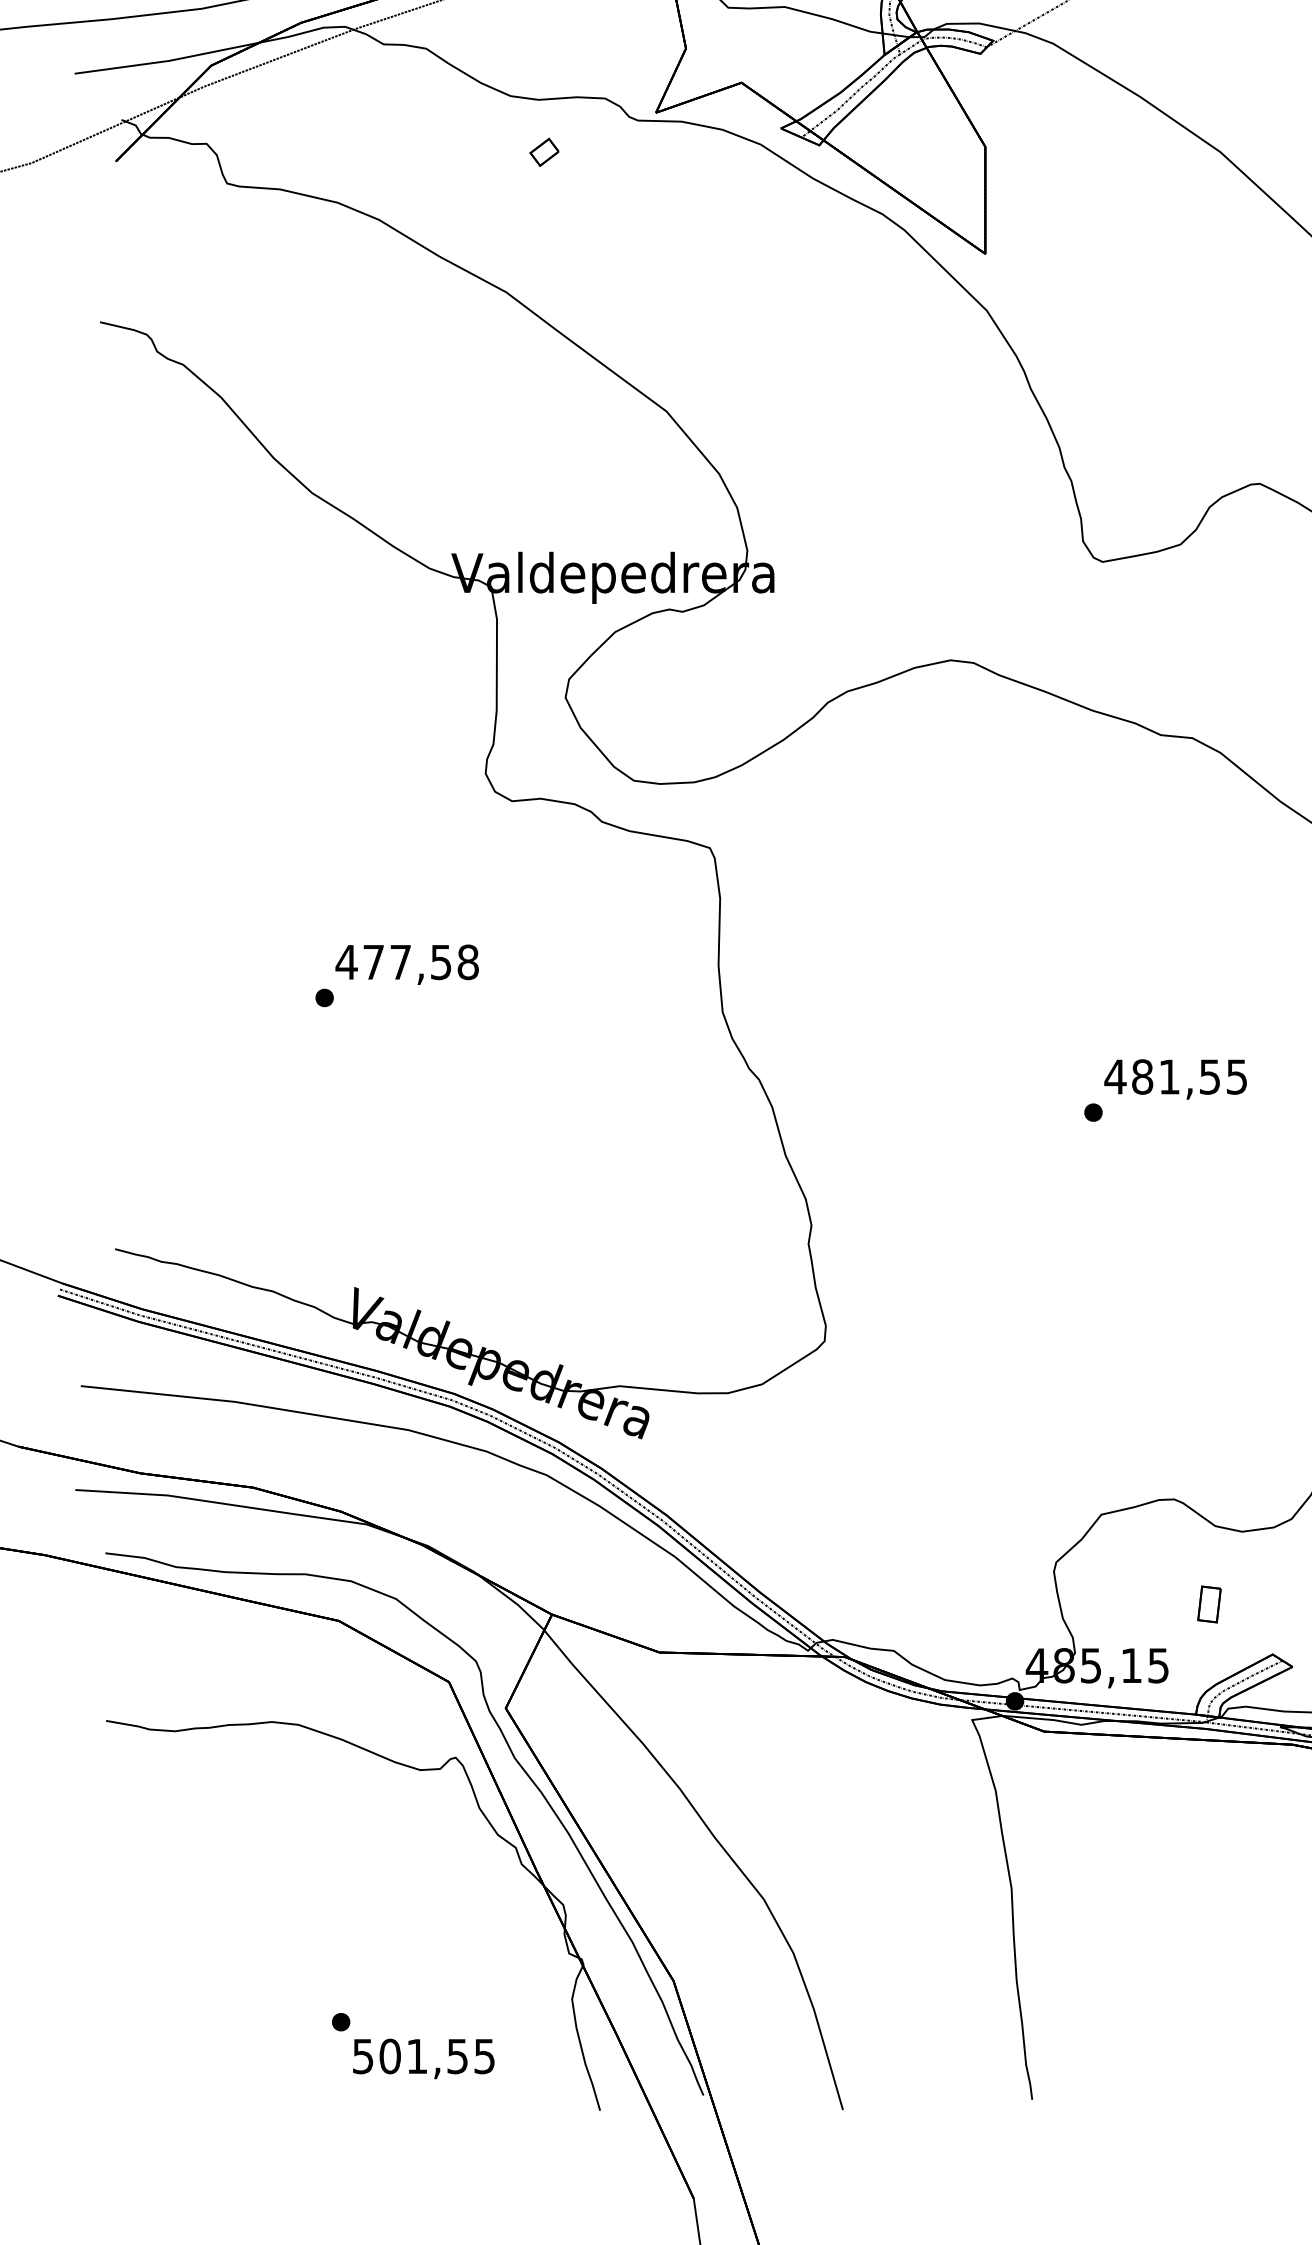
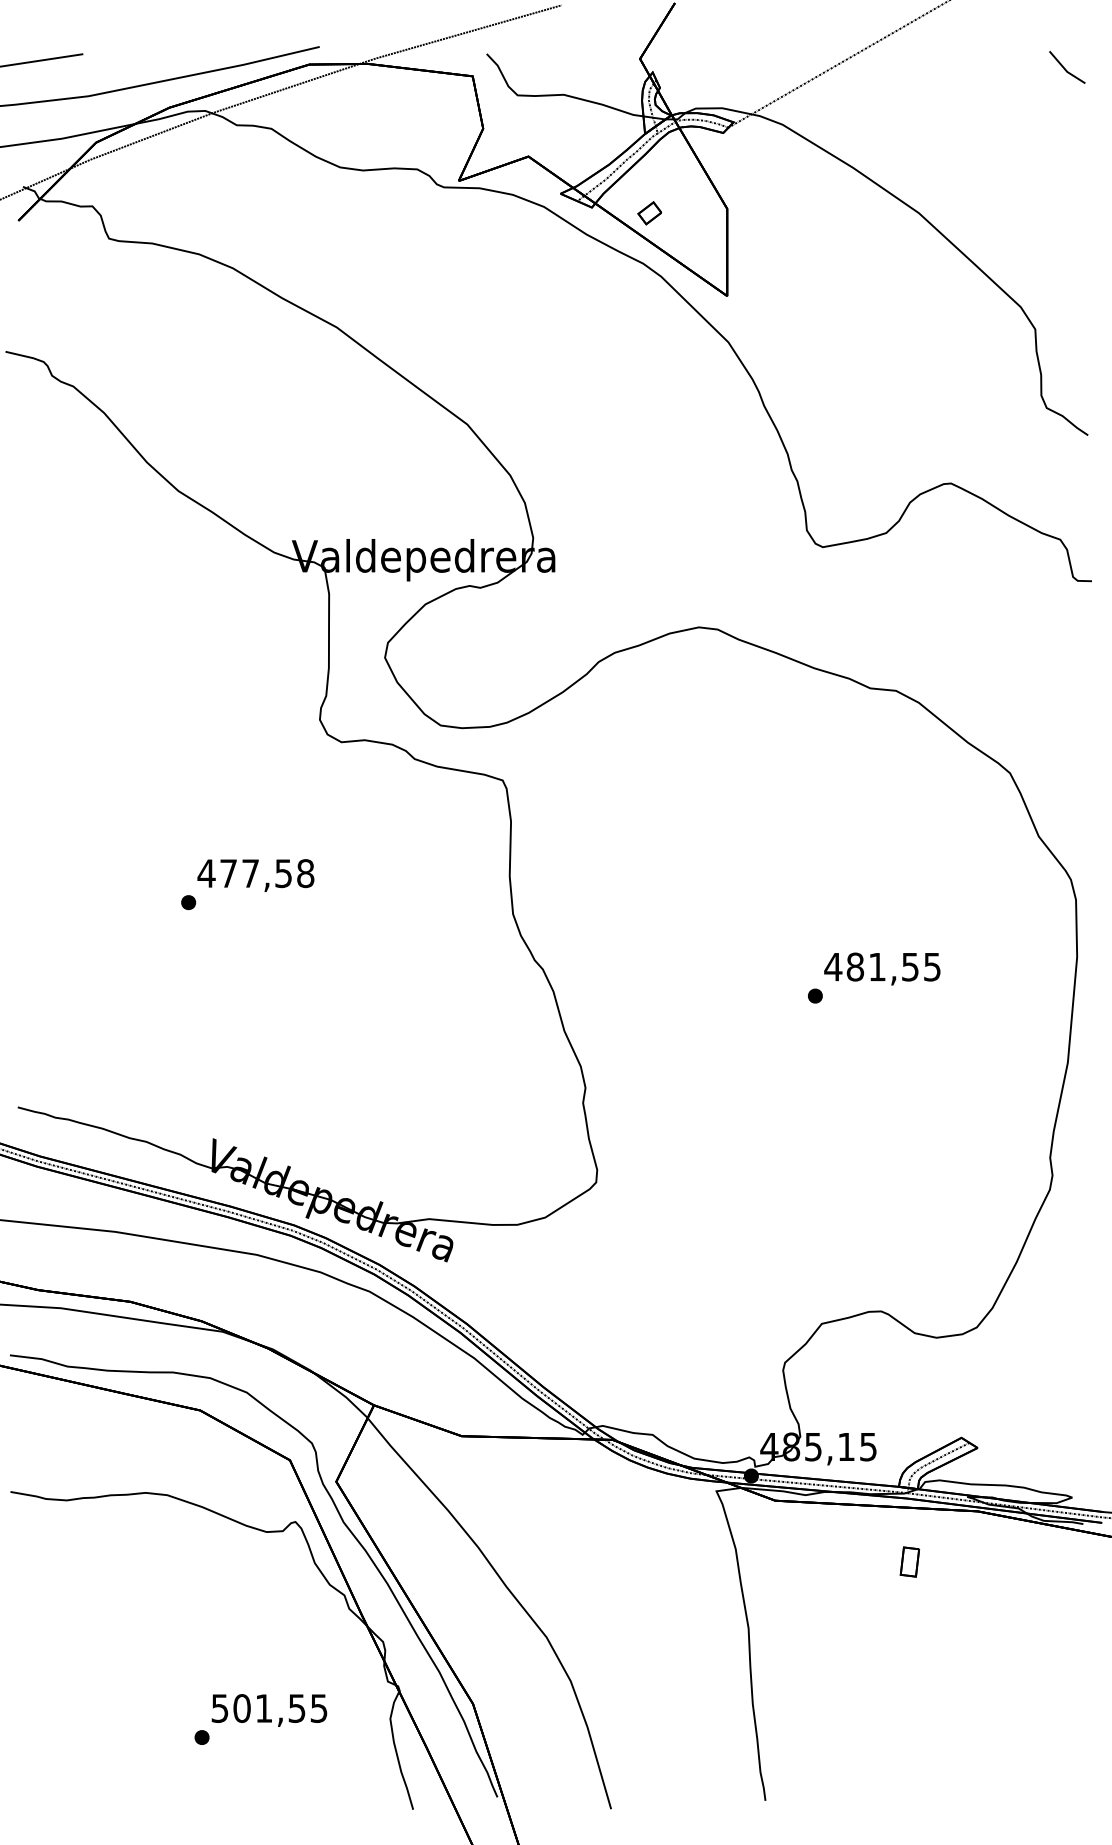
part: (544, 152) -> (649, 213), moved
part: (1208, 1603) -> (909, 1561), moved
text: (423, 2058) -> (269, 1710), moved

